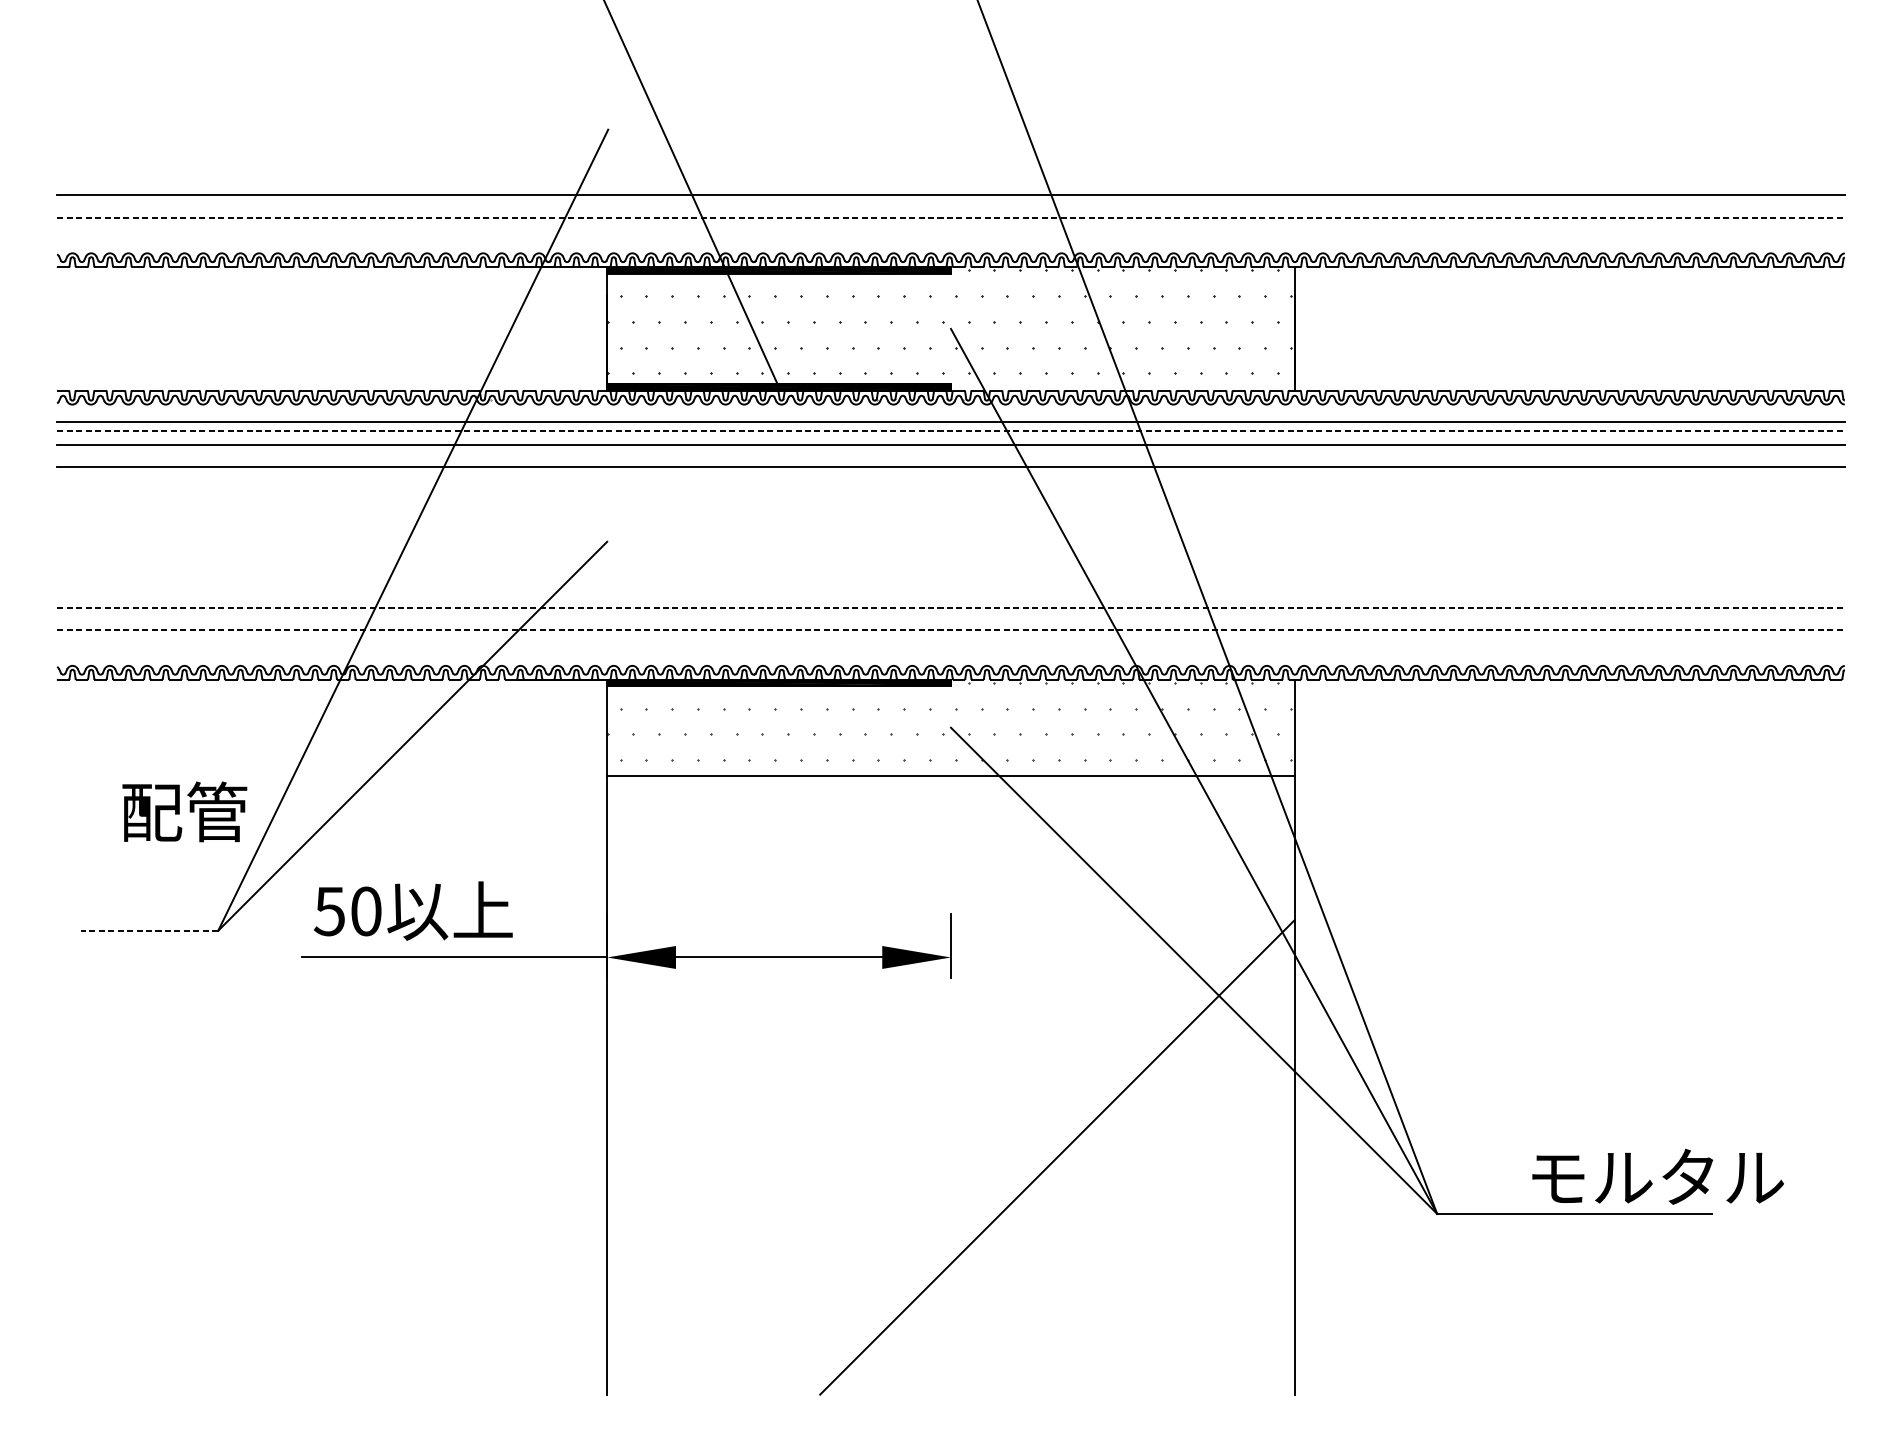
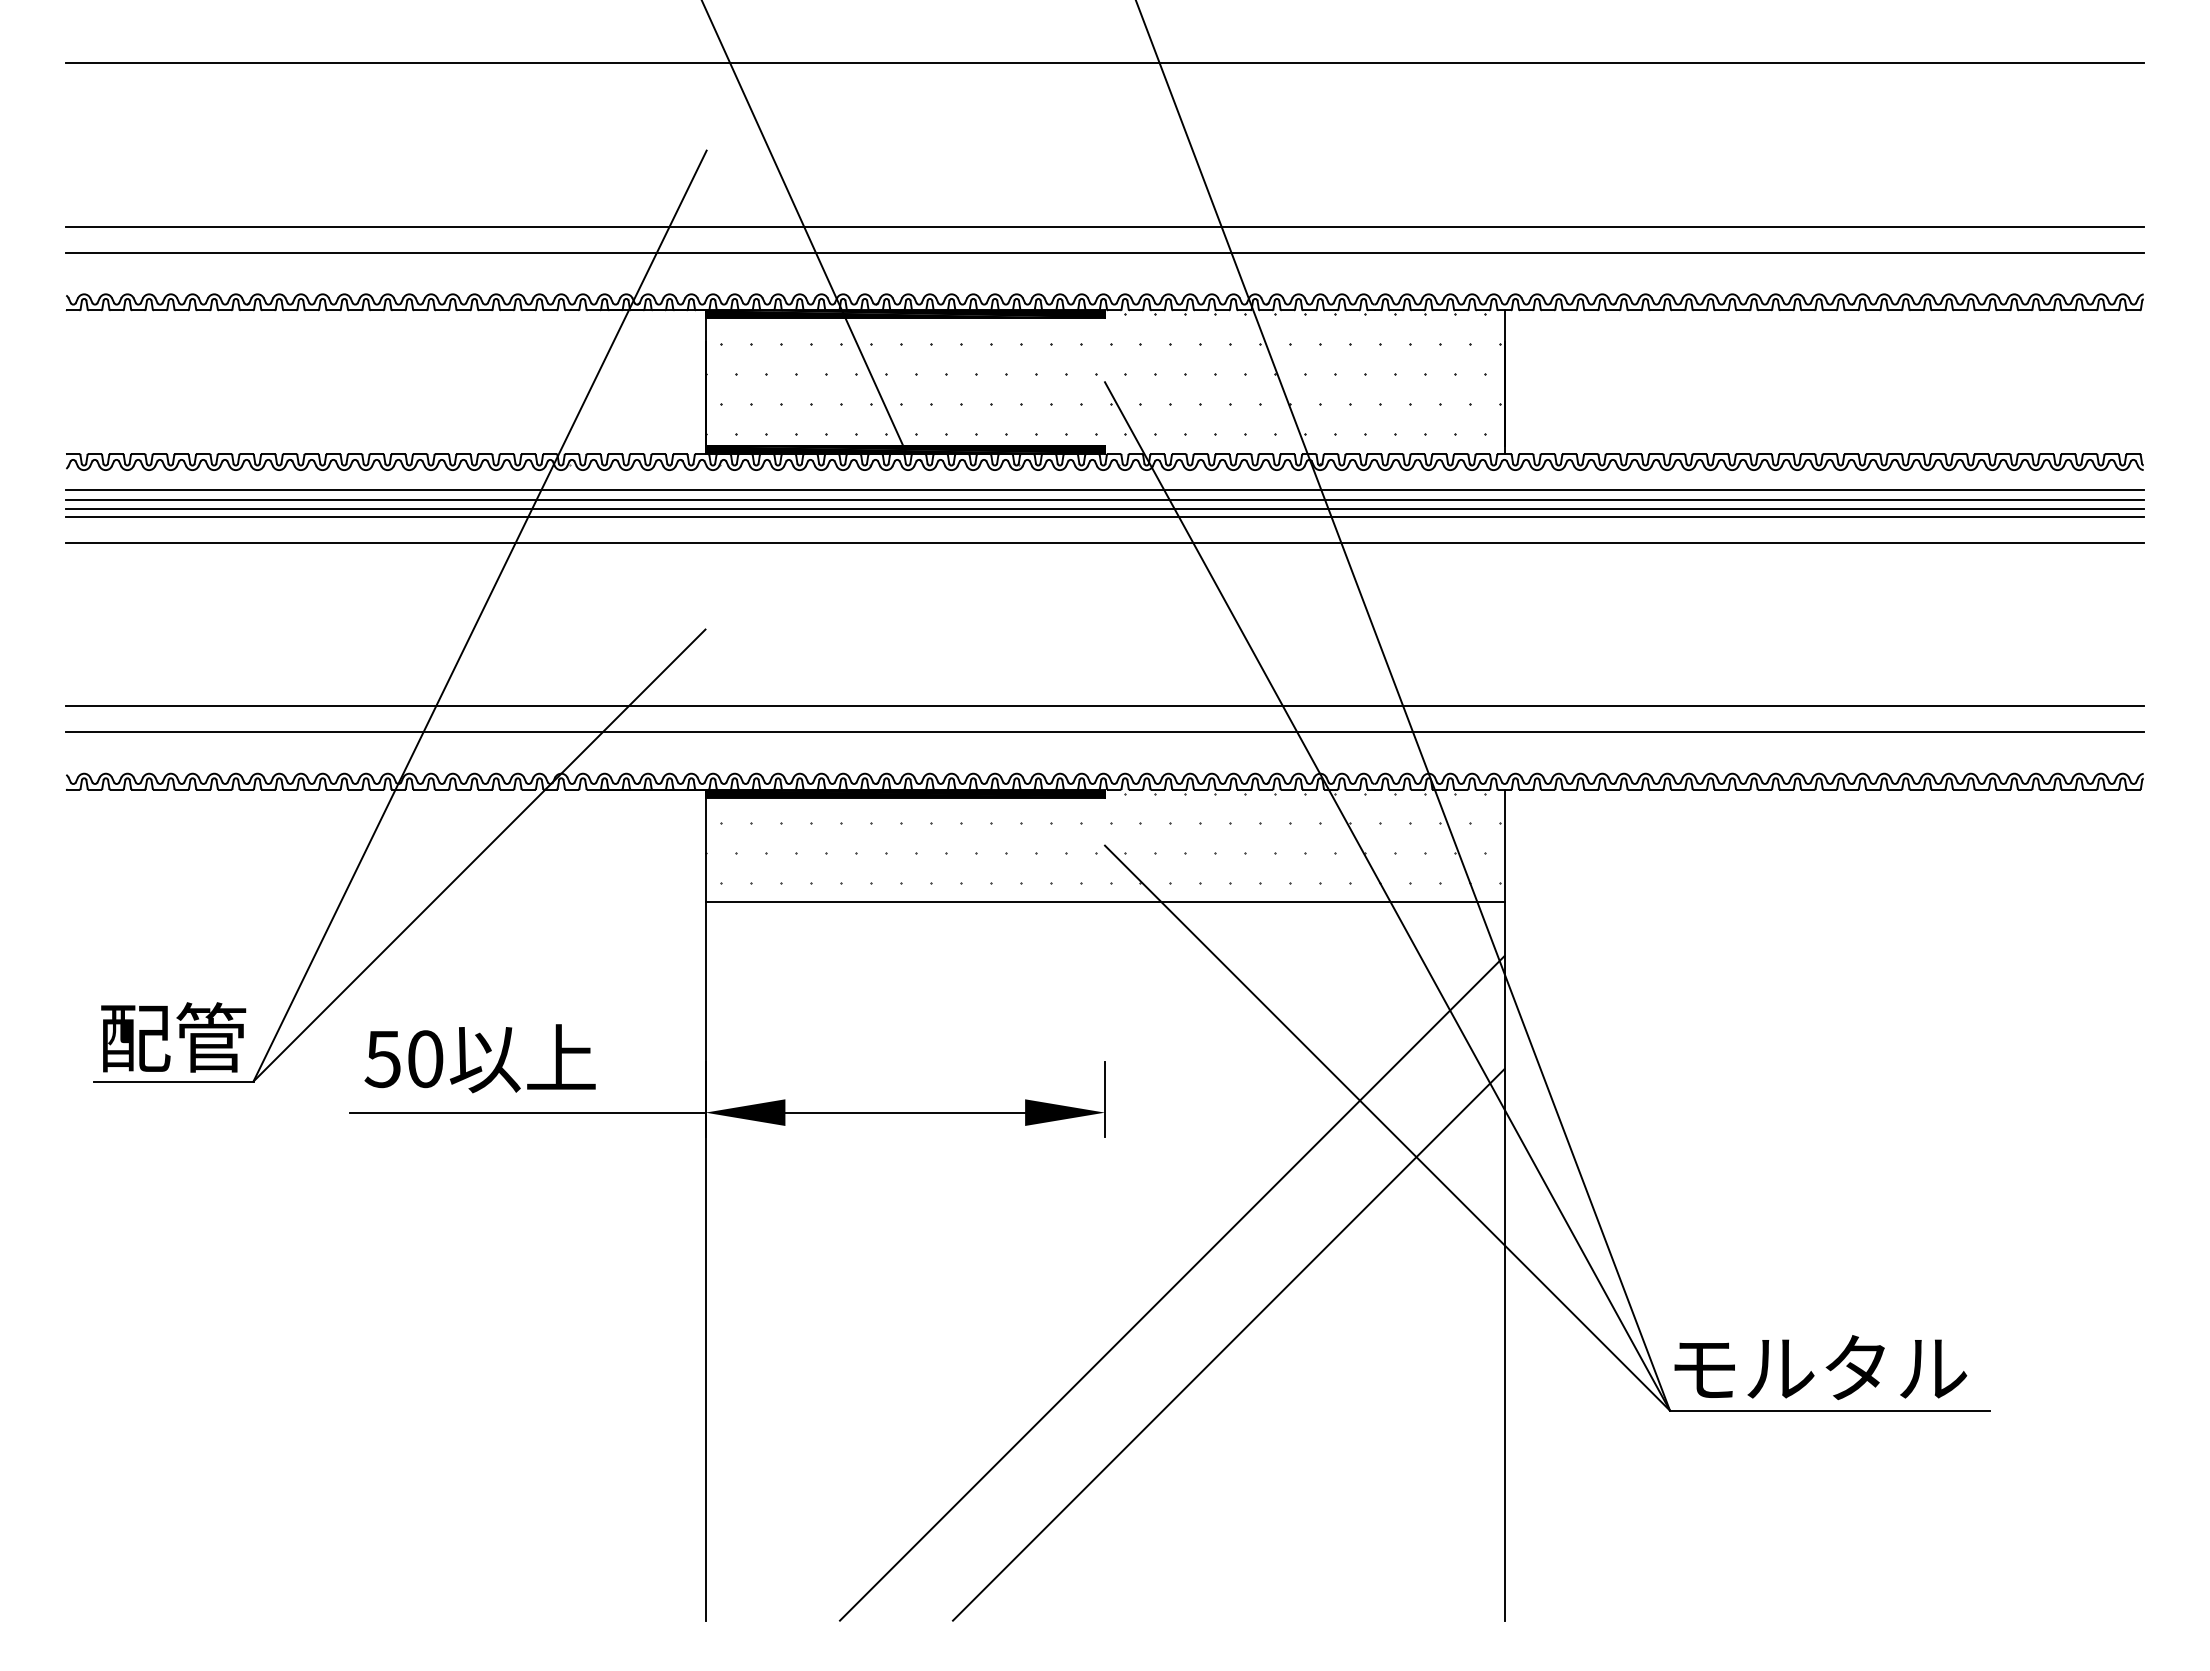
line: (950, 54) -> (1104, 63), added
line: (950, 218) -> (1104, 253), dashed -> solid
line: (950, 430) -> (1104, 500), dashed -> solid
line: (950, 438) -> (1104, 509), added
line: (950, 607) -> (1104, 706), dashed -> solid
line: (950, 630) -> (1104, 732), dashed -> solid
text: (184, 811) -> (173, 1037), moved
line: (149, 930) -> (173, 1081), dashed -> solid
line: (1009, 1108) -> (1172, 1288), added
text: (1657, 1176) -> (1820, 1367), moved

